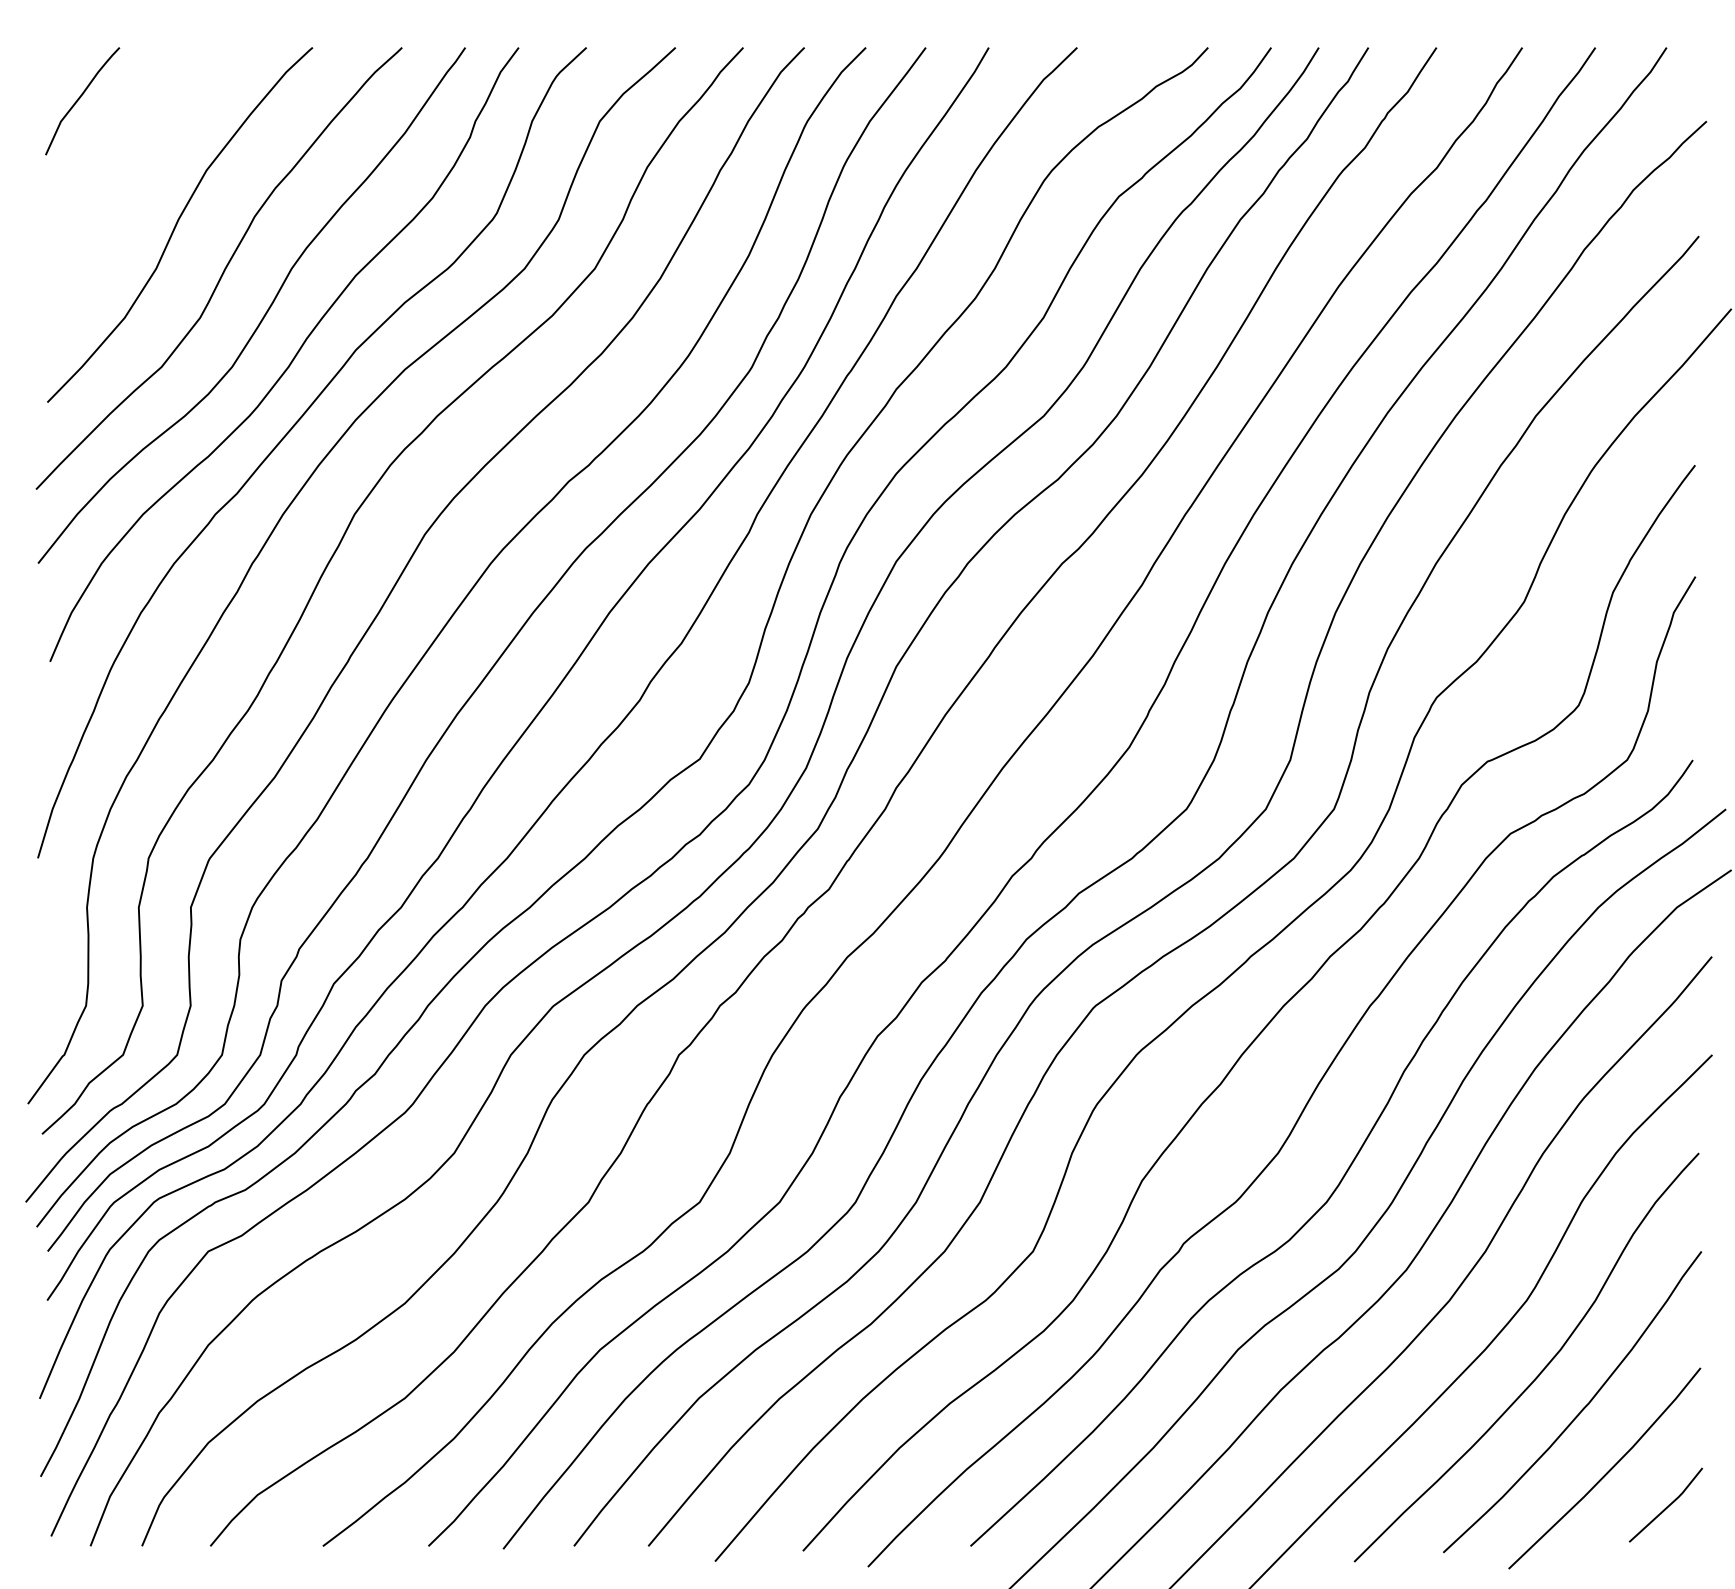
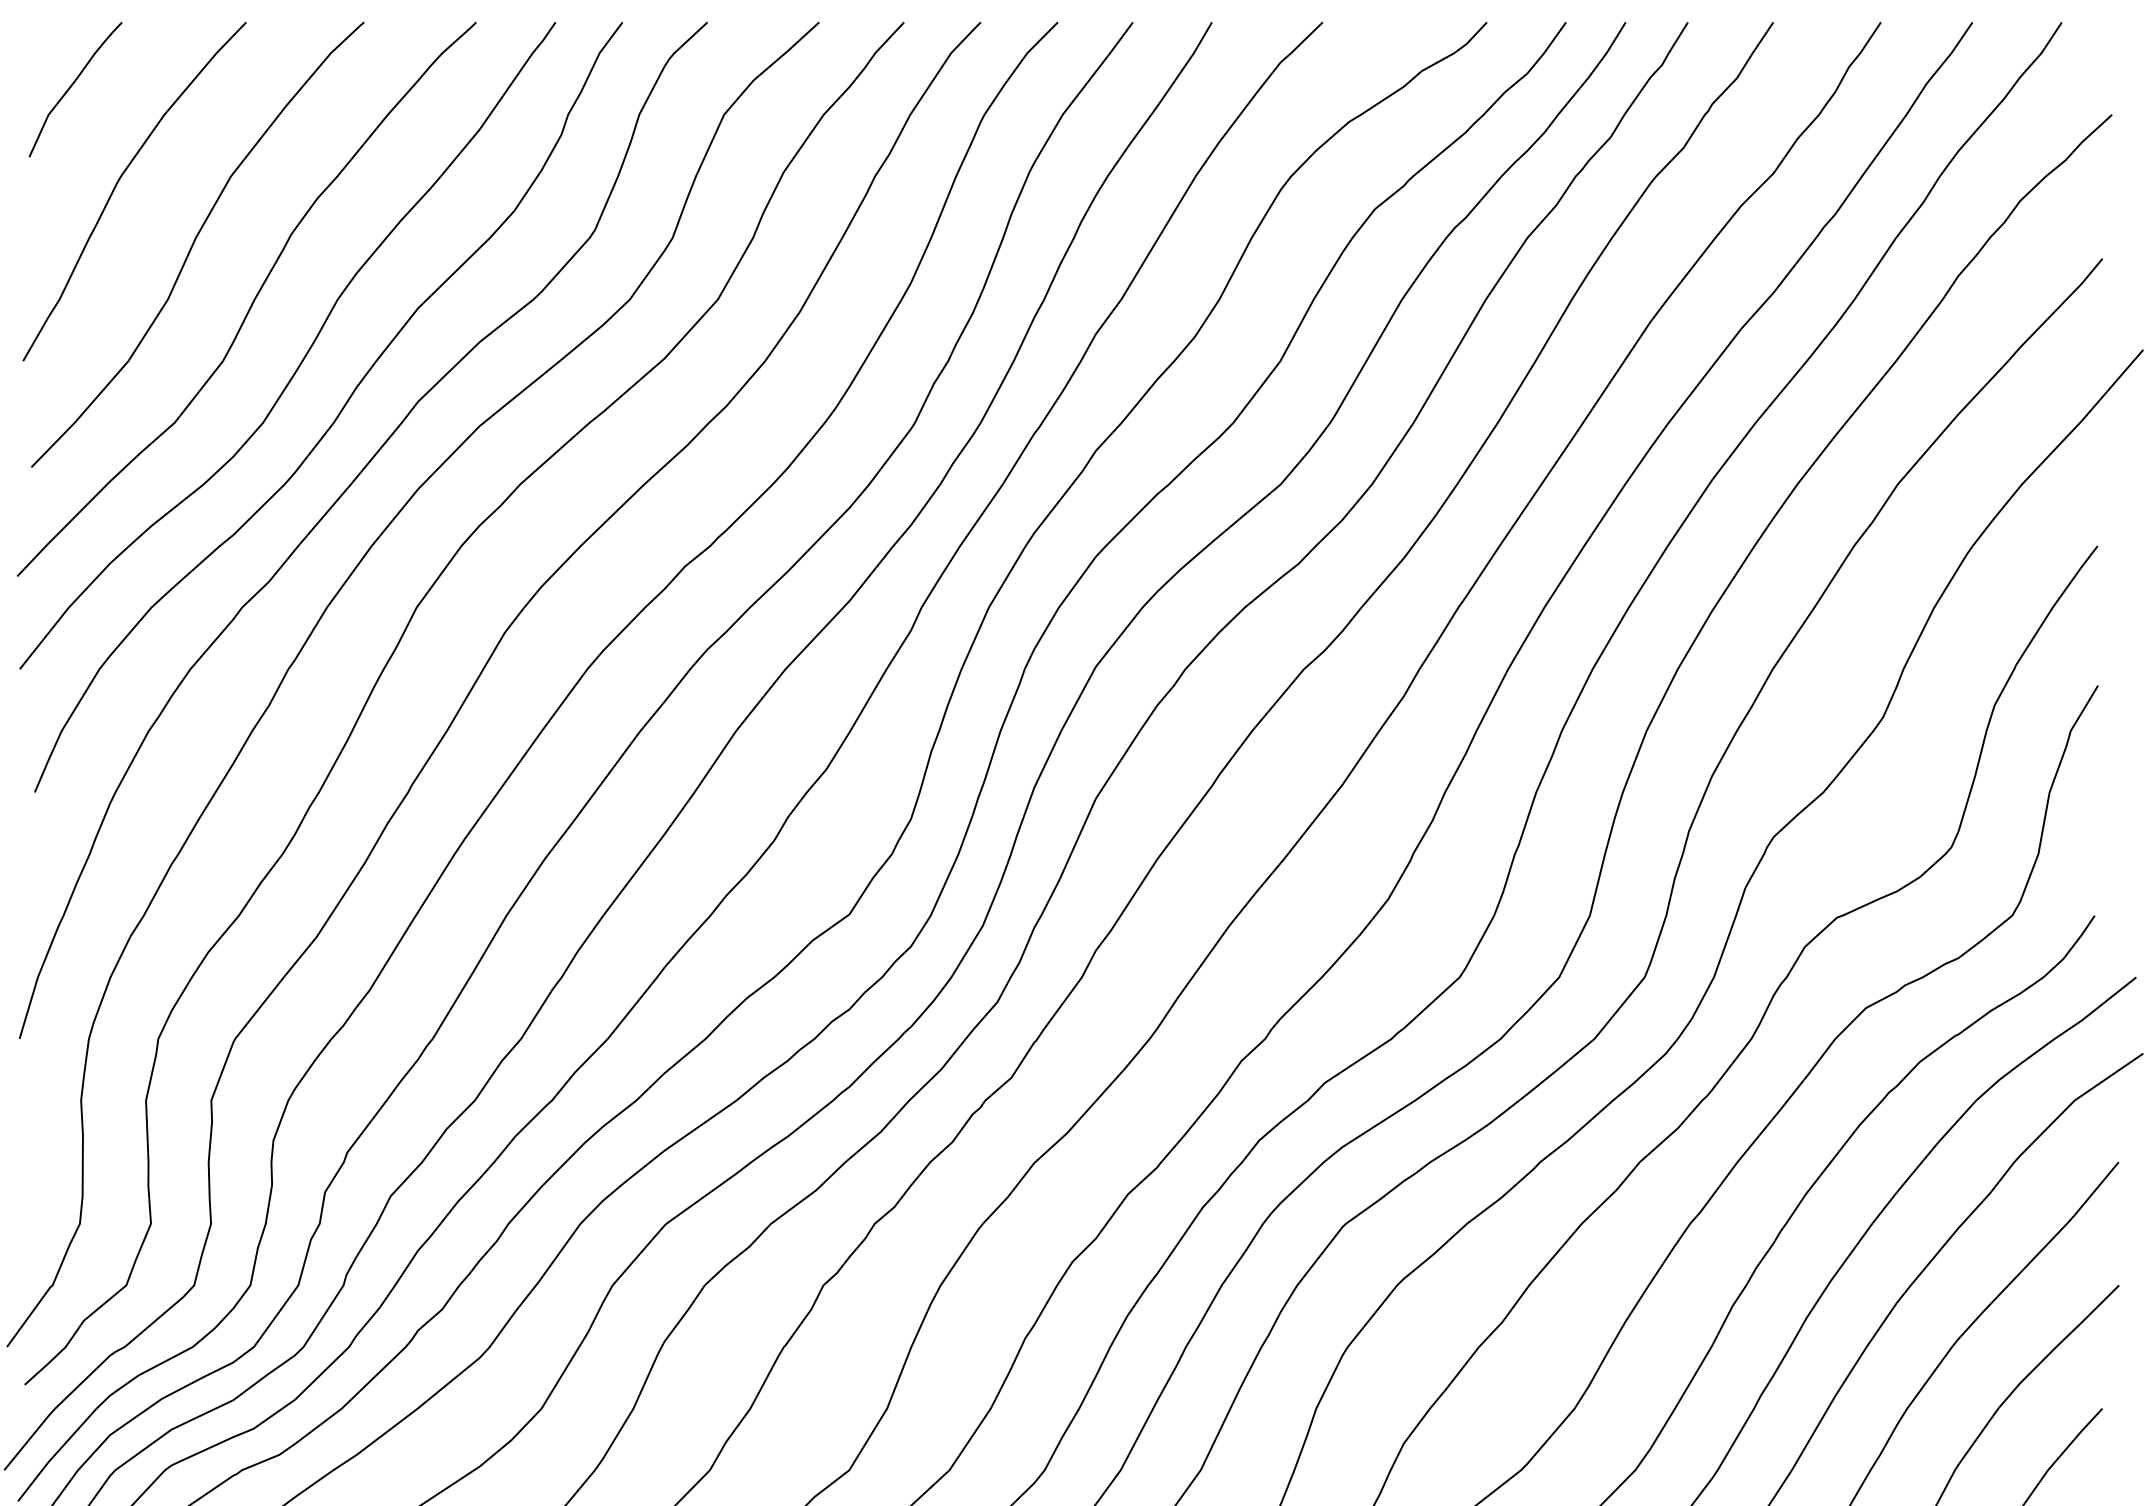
curve: (118, 173) -> (120, 180), added

